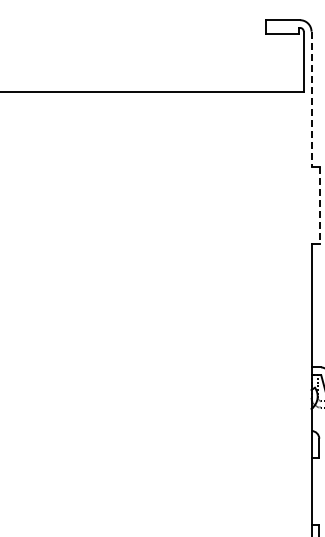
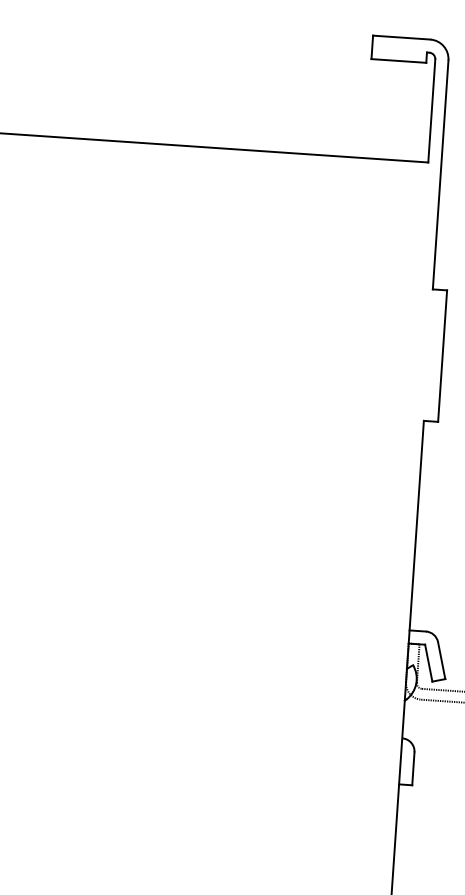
line: (311, 99) -> (440, 175), dashed -> solid
line: (319, 205) -> (441, 356), dashed -> solid

